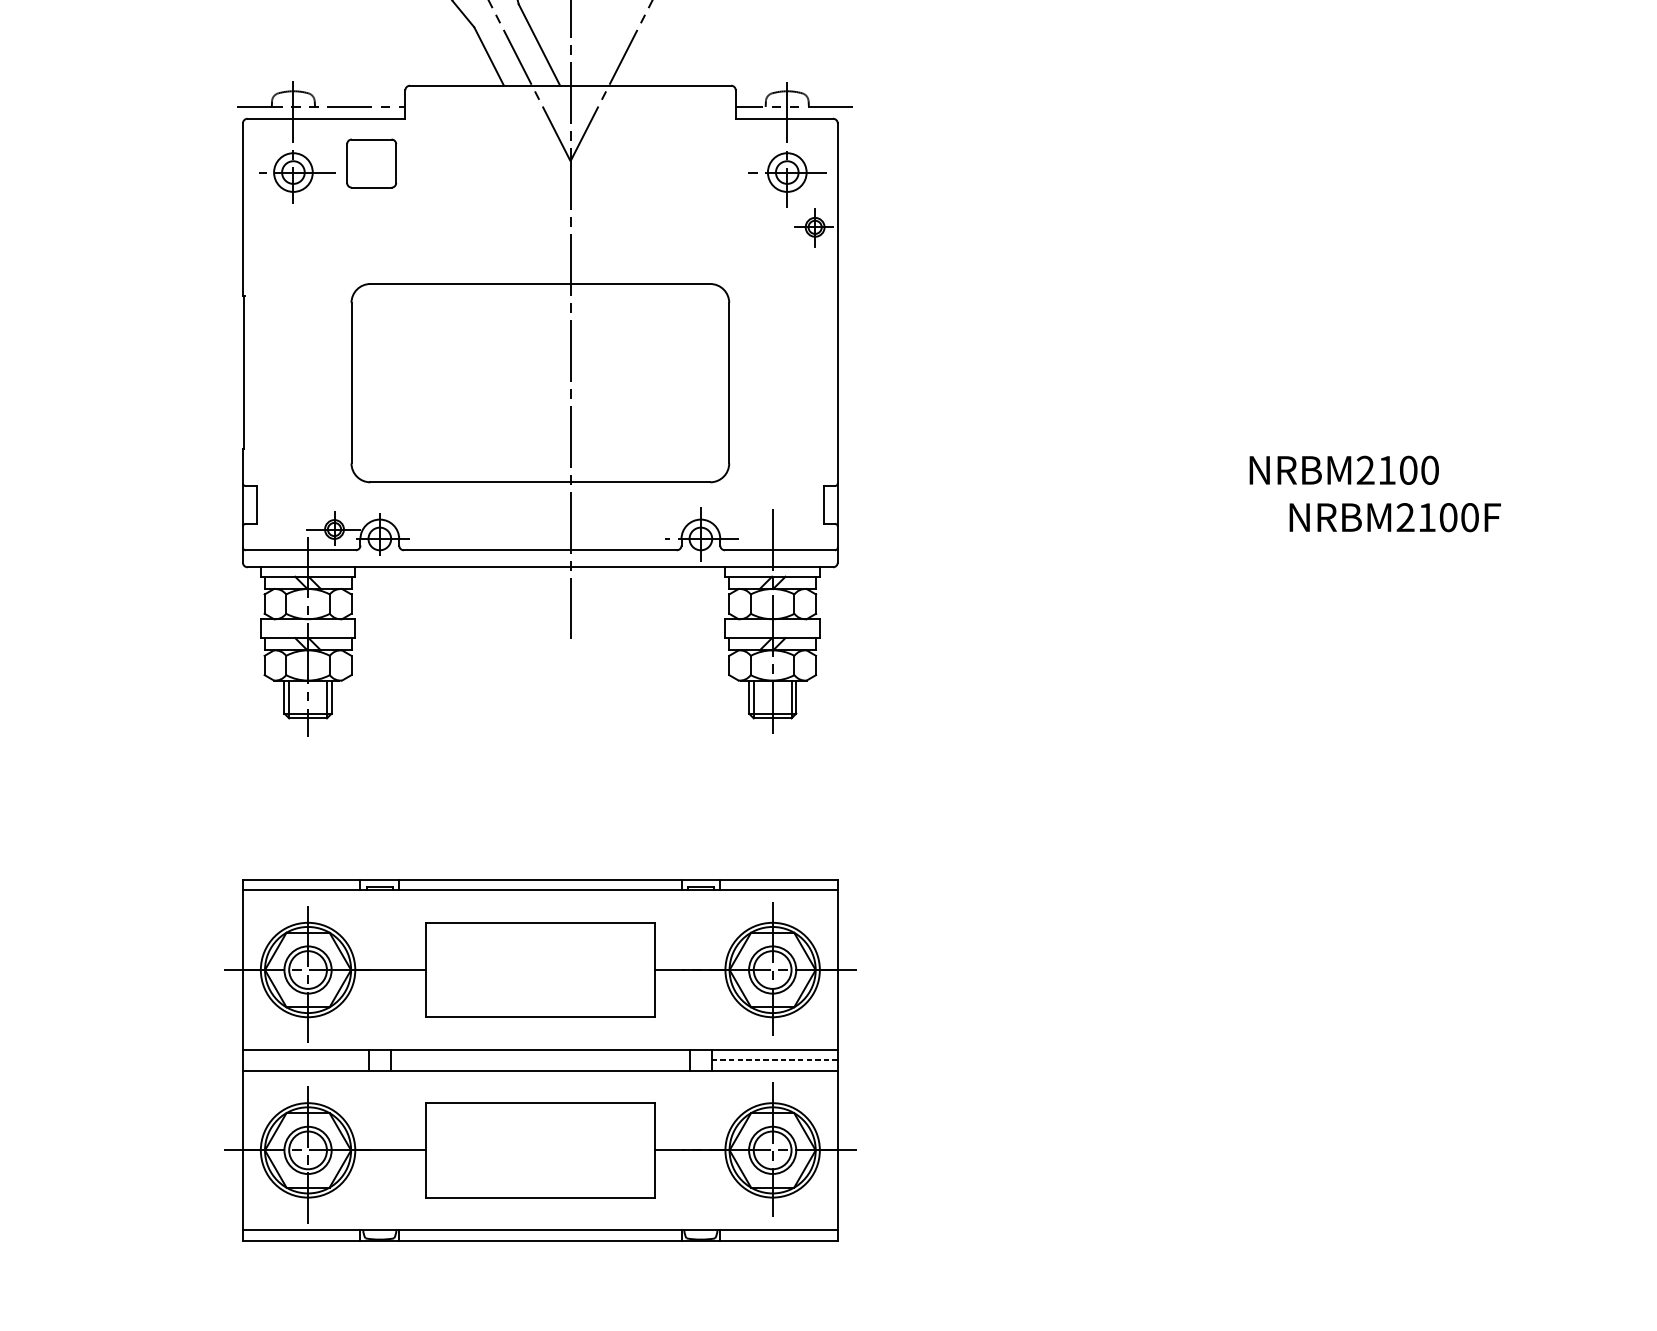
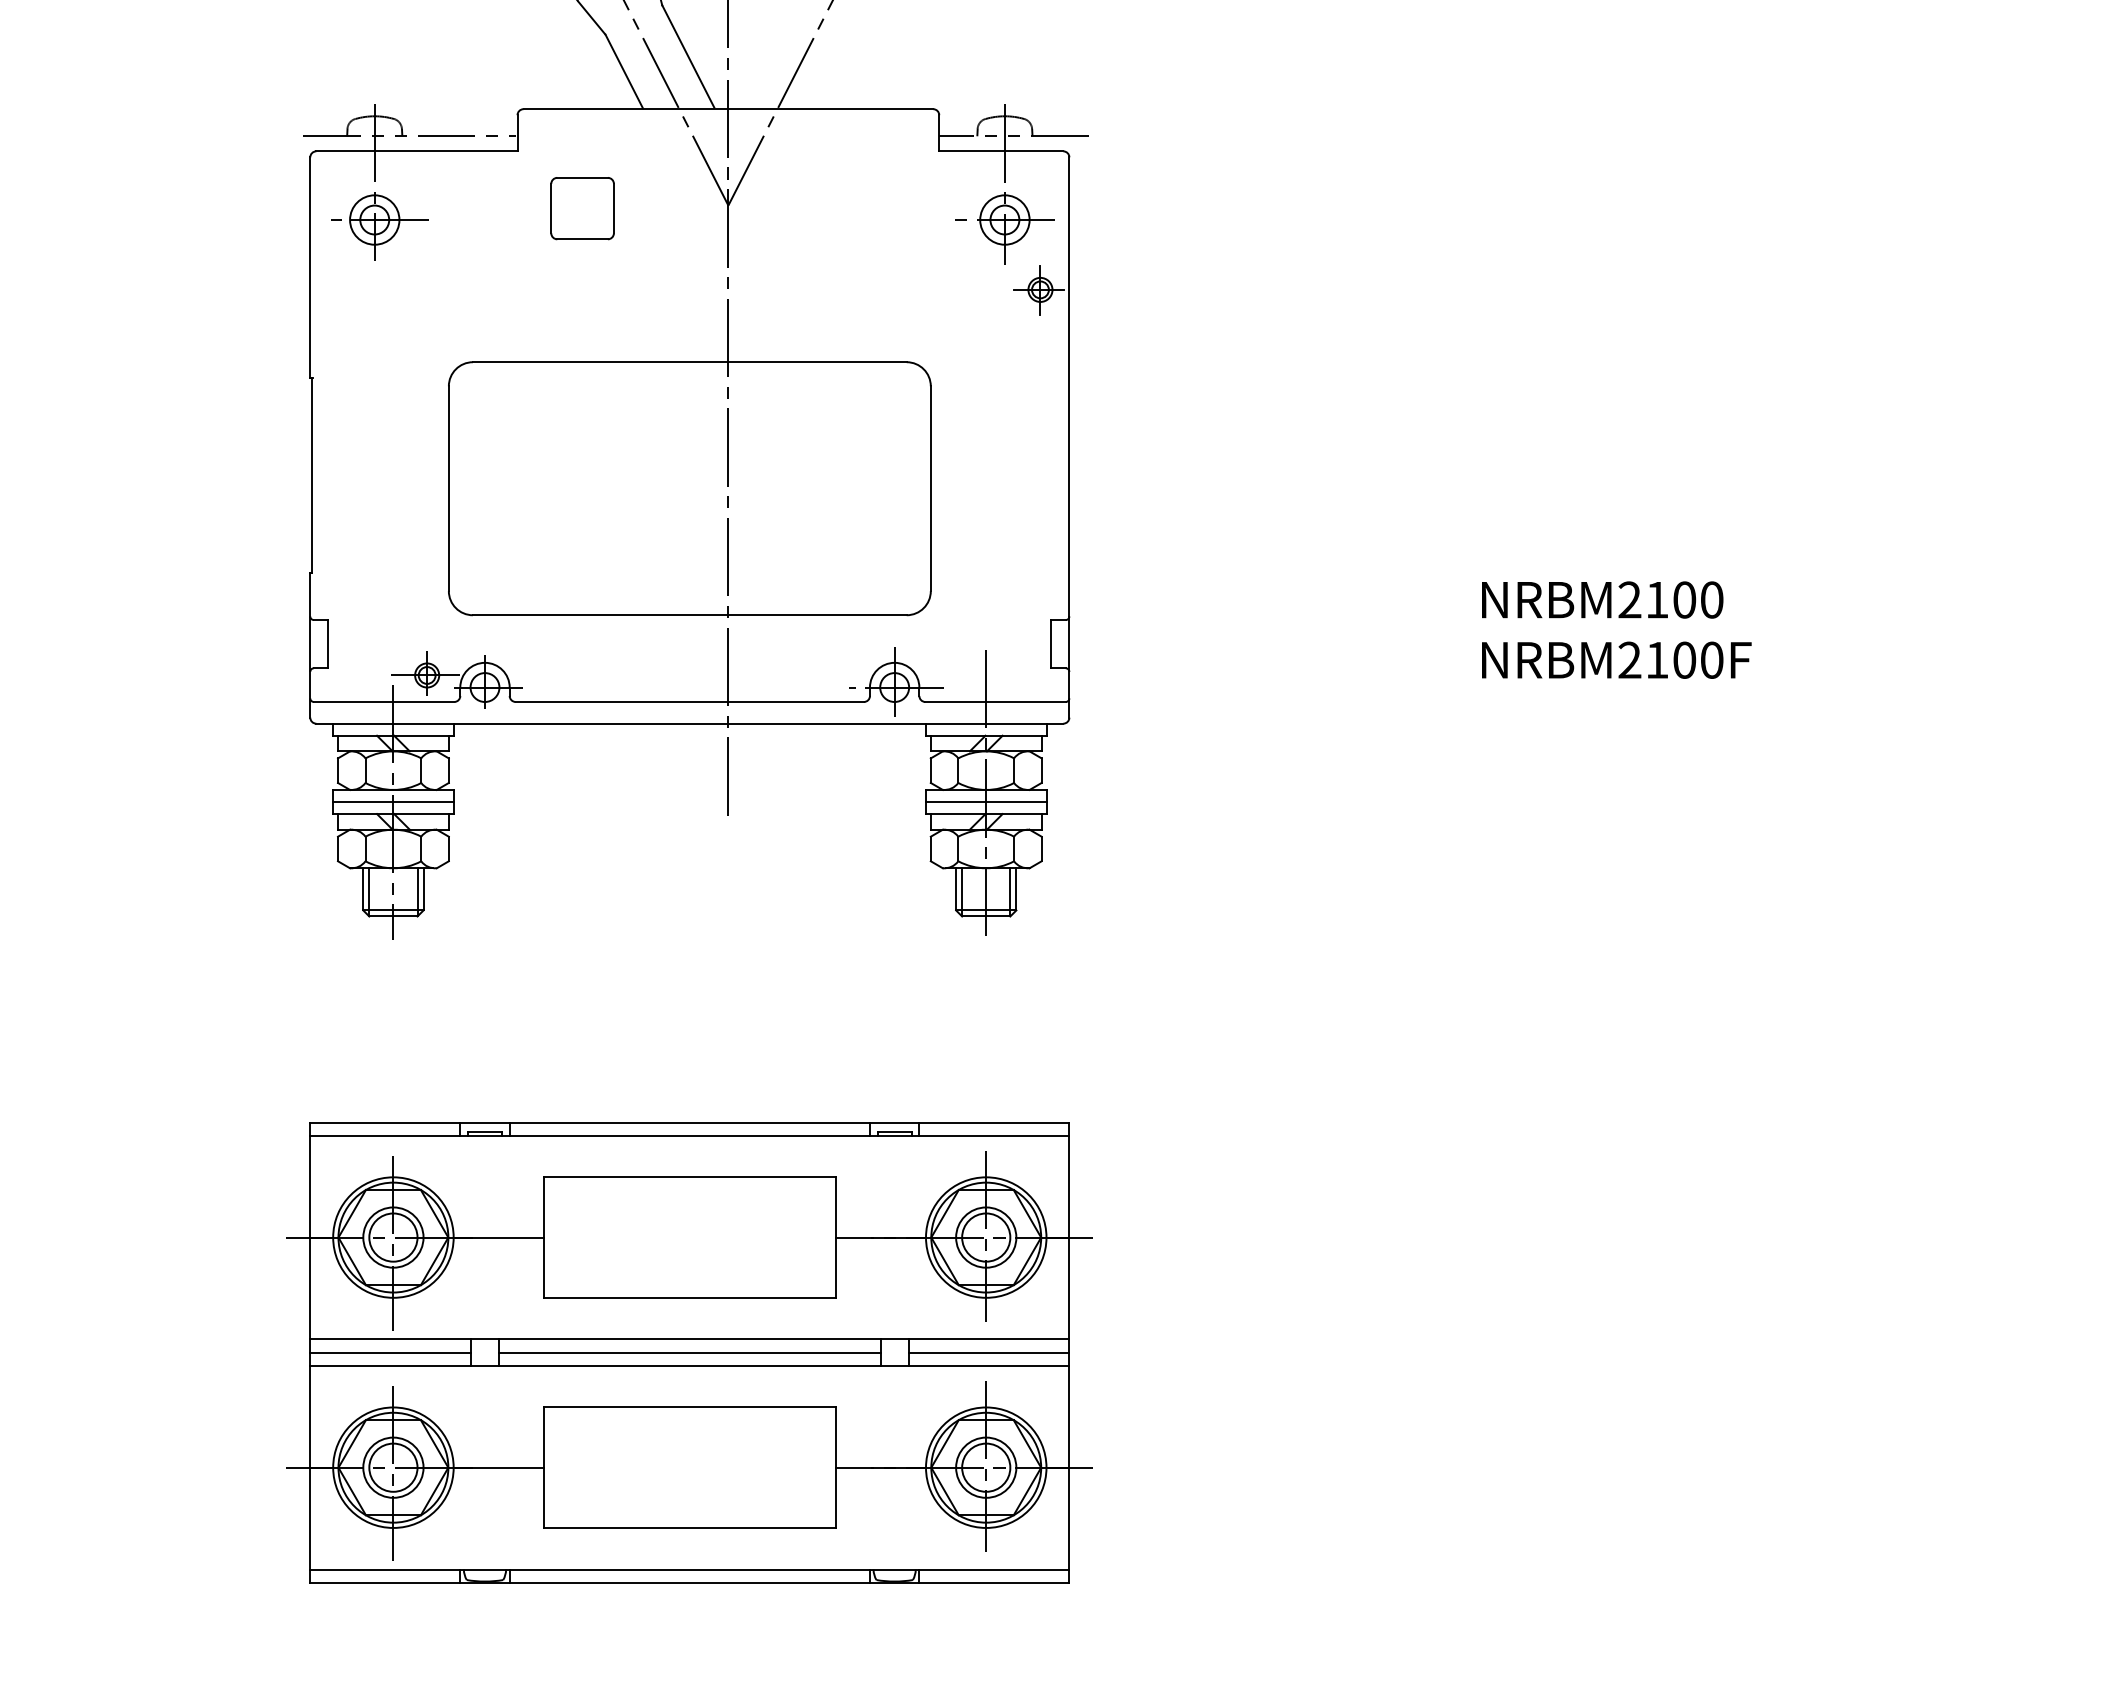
part: (371, 163) -> (582, 208), moved
text: (1344, 469) -> (1602, 599), moved
text: (1395, 516) -> (1616, 659), moved
line: (308, 629) -> (393, 802), added
line: (772, 629) -> (986, 802), added
line: (305, 1060) -> (390, 1352), added
line: (540, 1060) -> (689, 1352), added
line: (775, 1060) -> (989, 1352), dashed -> solid

